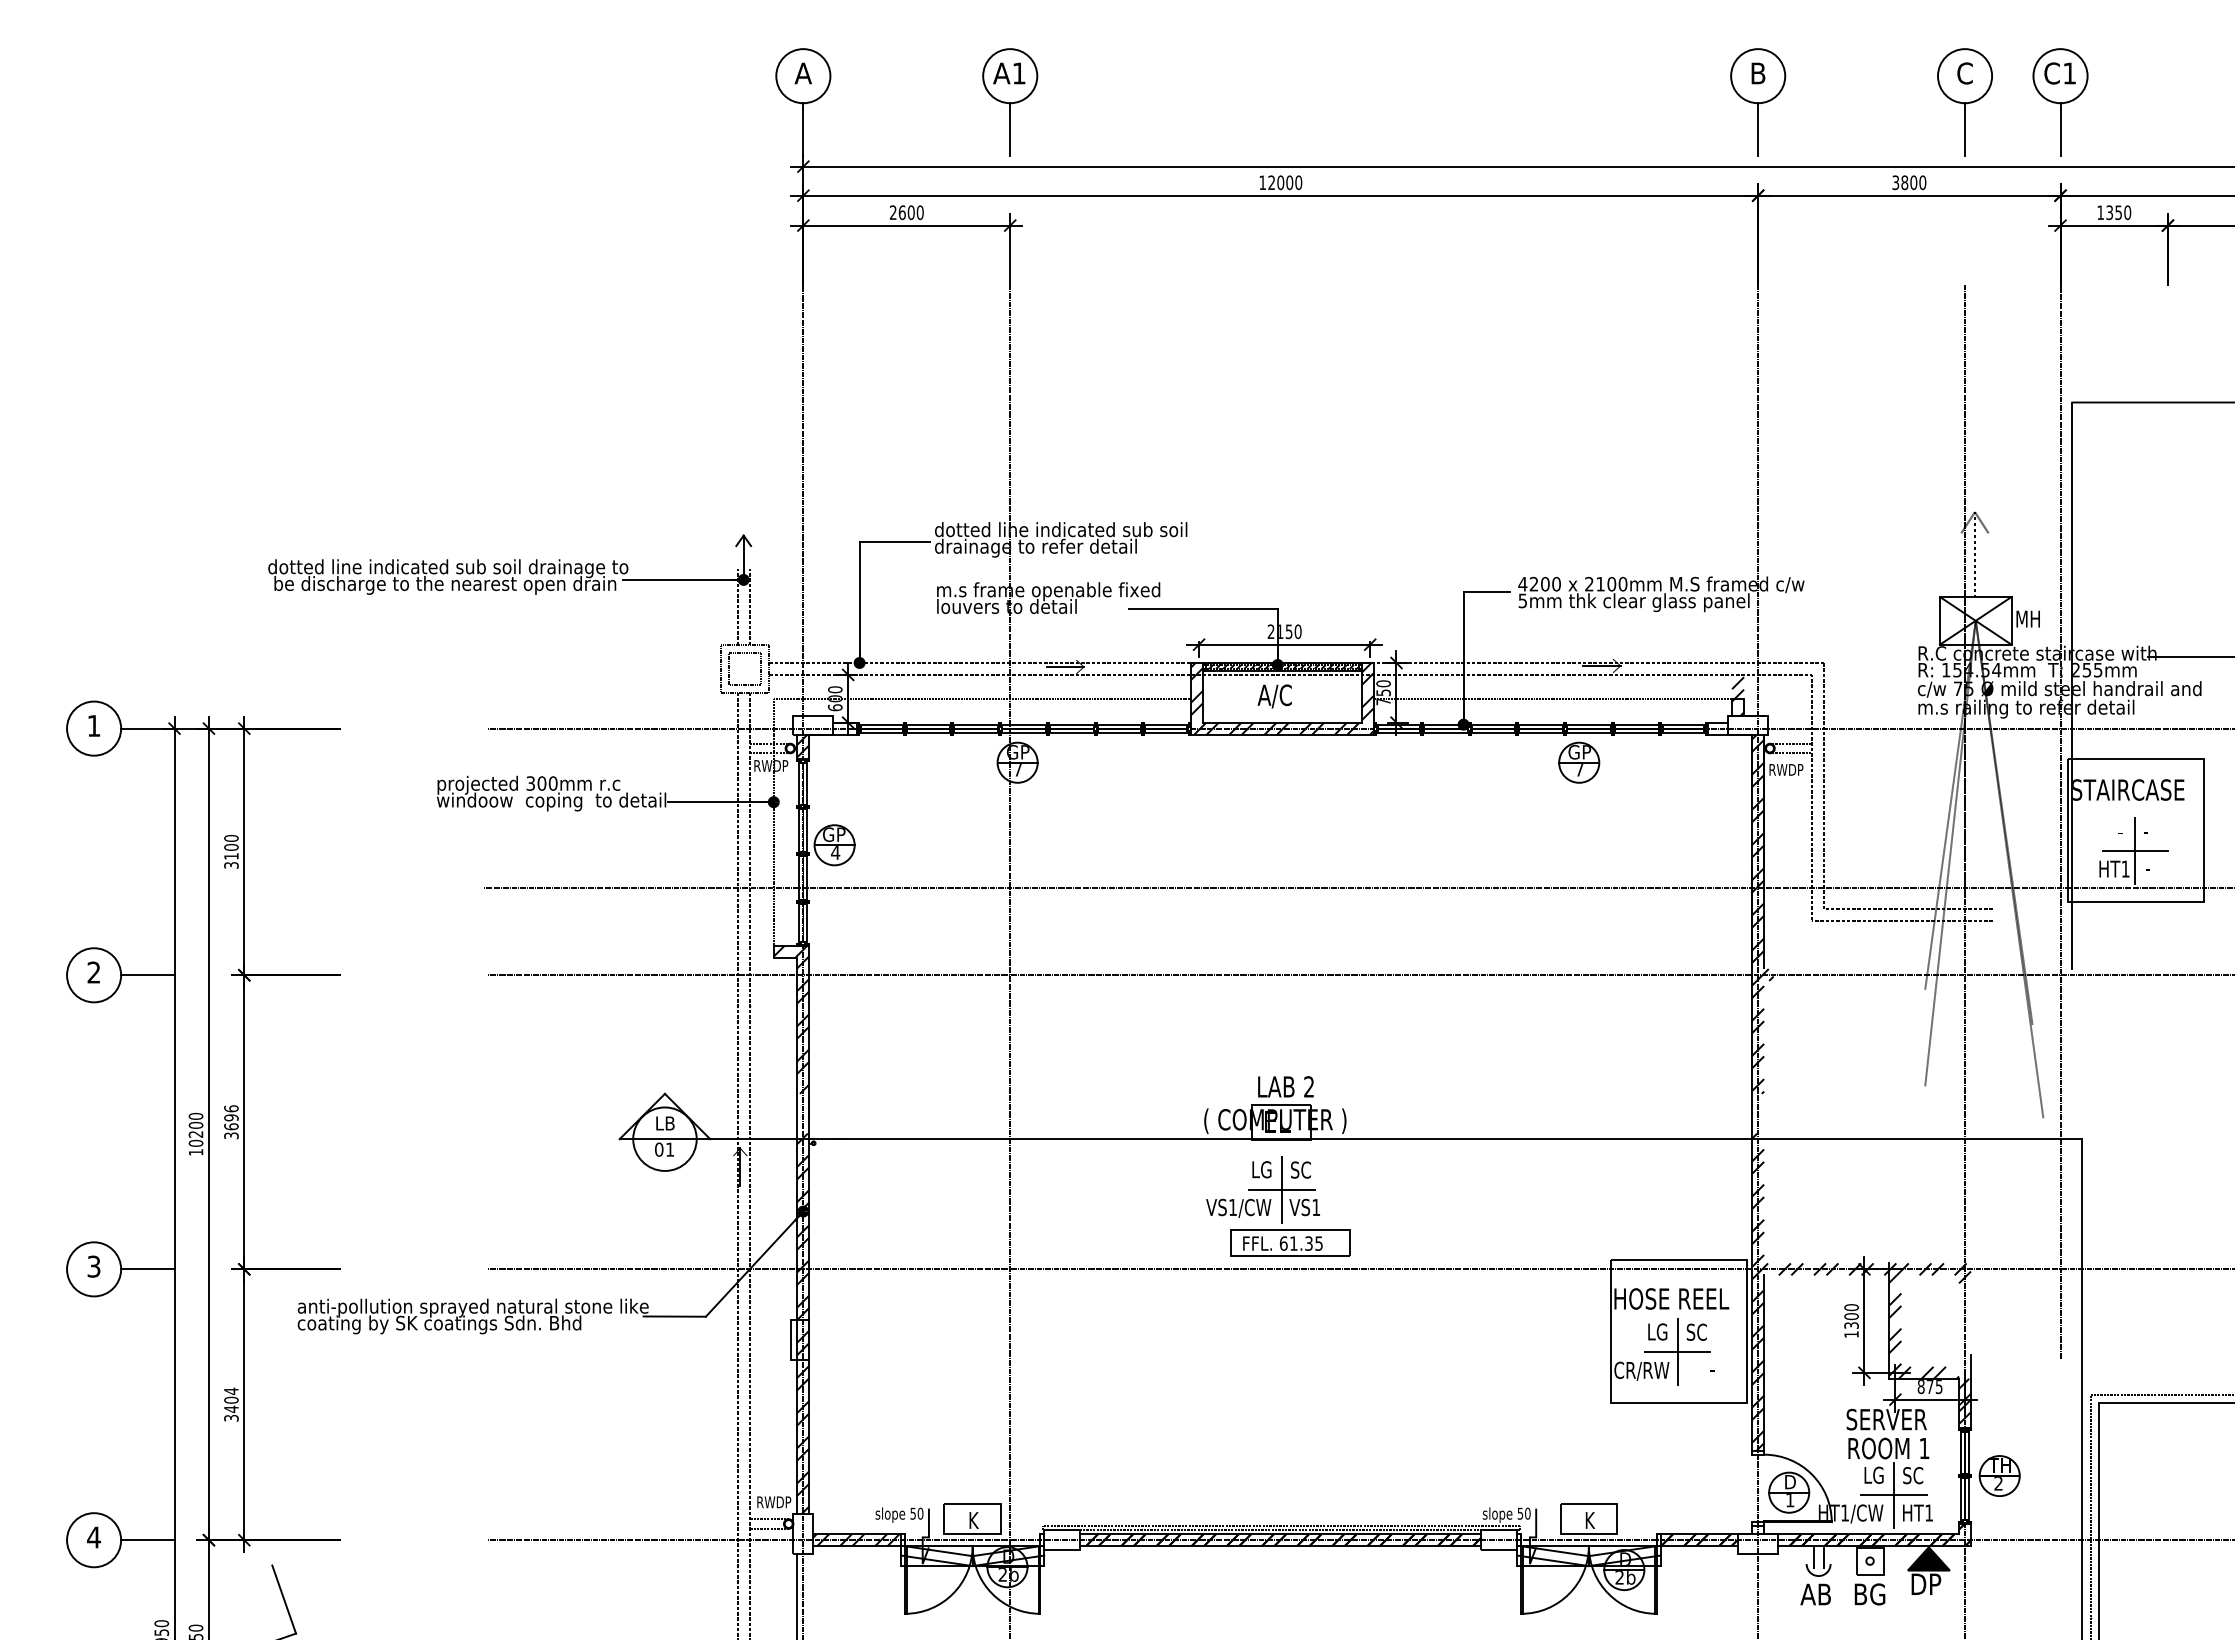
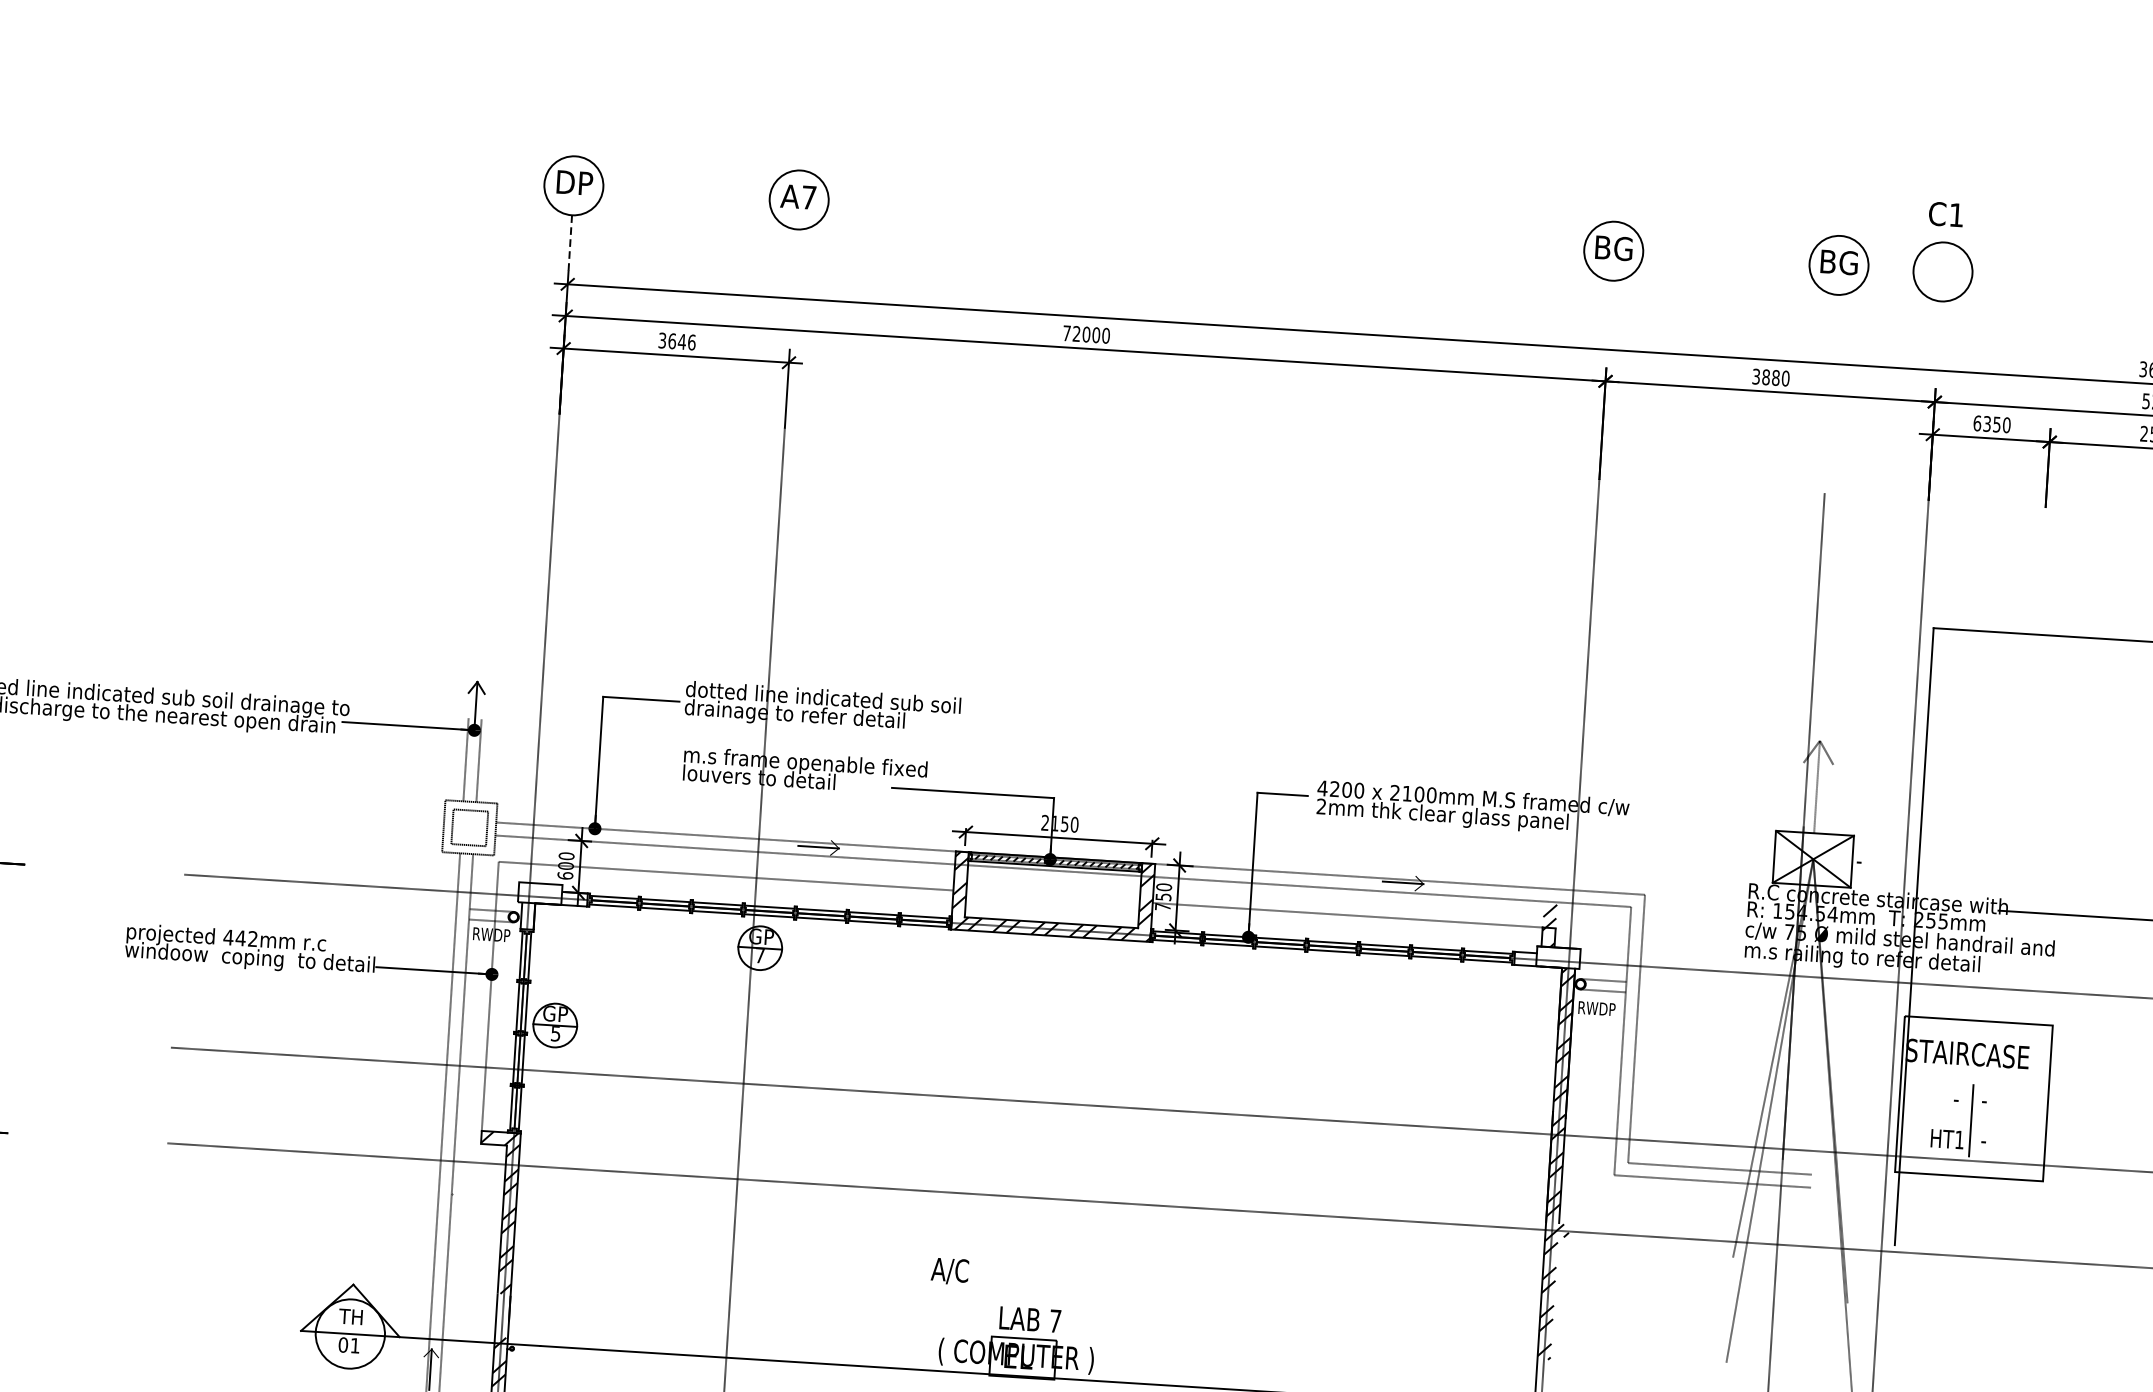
text: (803, 73) -> (574, 182), A -> DP
text: (1019, 73) -> (809, 197), A1 -> A7
text: (1758, 73) -> (1614, 248), B -> BG
text: (1965, 73) -> (1839, 262), C -> BG
text: (2059, 73) -> (1945, 214), moved
line: (1010, 129) -> (795, 258), removed
line: (1758, 129) -> (1610, 309), removed
line: (1965, 129) -> (1835, 323), removed
line: (2060, 129) -> (1939, 330), removed
line: (803, 130) -> (570, 244), solid -> dashed
text: (1262, 182) -> (1066, 333), 12000 -> 72000
text: (1913, 182) -> (1775, 377), 3800 -> 3880
text: (906, 212) -> (676, 341), 2600 -> 3646
text: (2100, 212) -> (1977, 423), 1350 -> 6350
text: (1522, 600) -> (1321, 806), 5mm -> 2mm
text: (2027, 618) -> (1869, 860), MH -> -
text: (1274, 696) -> (949, 1271), moved
hatch: (803, 745) -> (528, 914), removed
part: (1579, 762) -> (1372, 986), removed
text: (541, 783) -> (240, 938), 300mm -> 442mm
line: (2134, 850) -> (1970, 1120), removed
text: (835, 852) -> (555, 1033), 4 -> 5
text: (1308, 1086) -> (1054, 1320), 2 -> 7
text: (664, 1123) -> (350, 1316), LB -> TH

